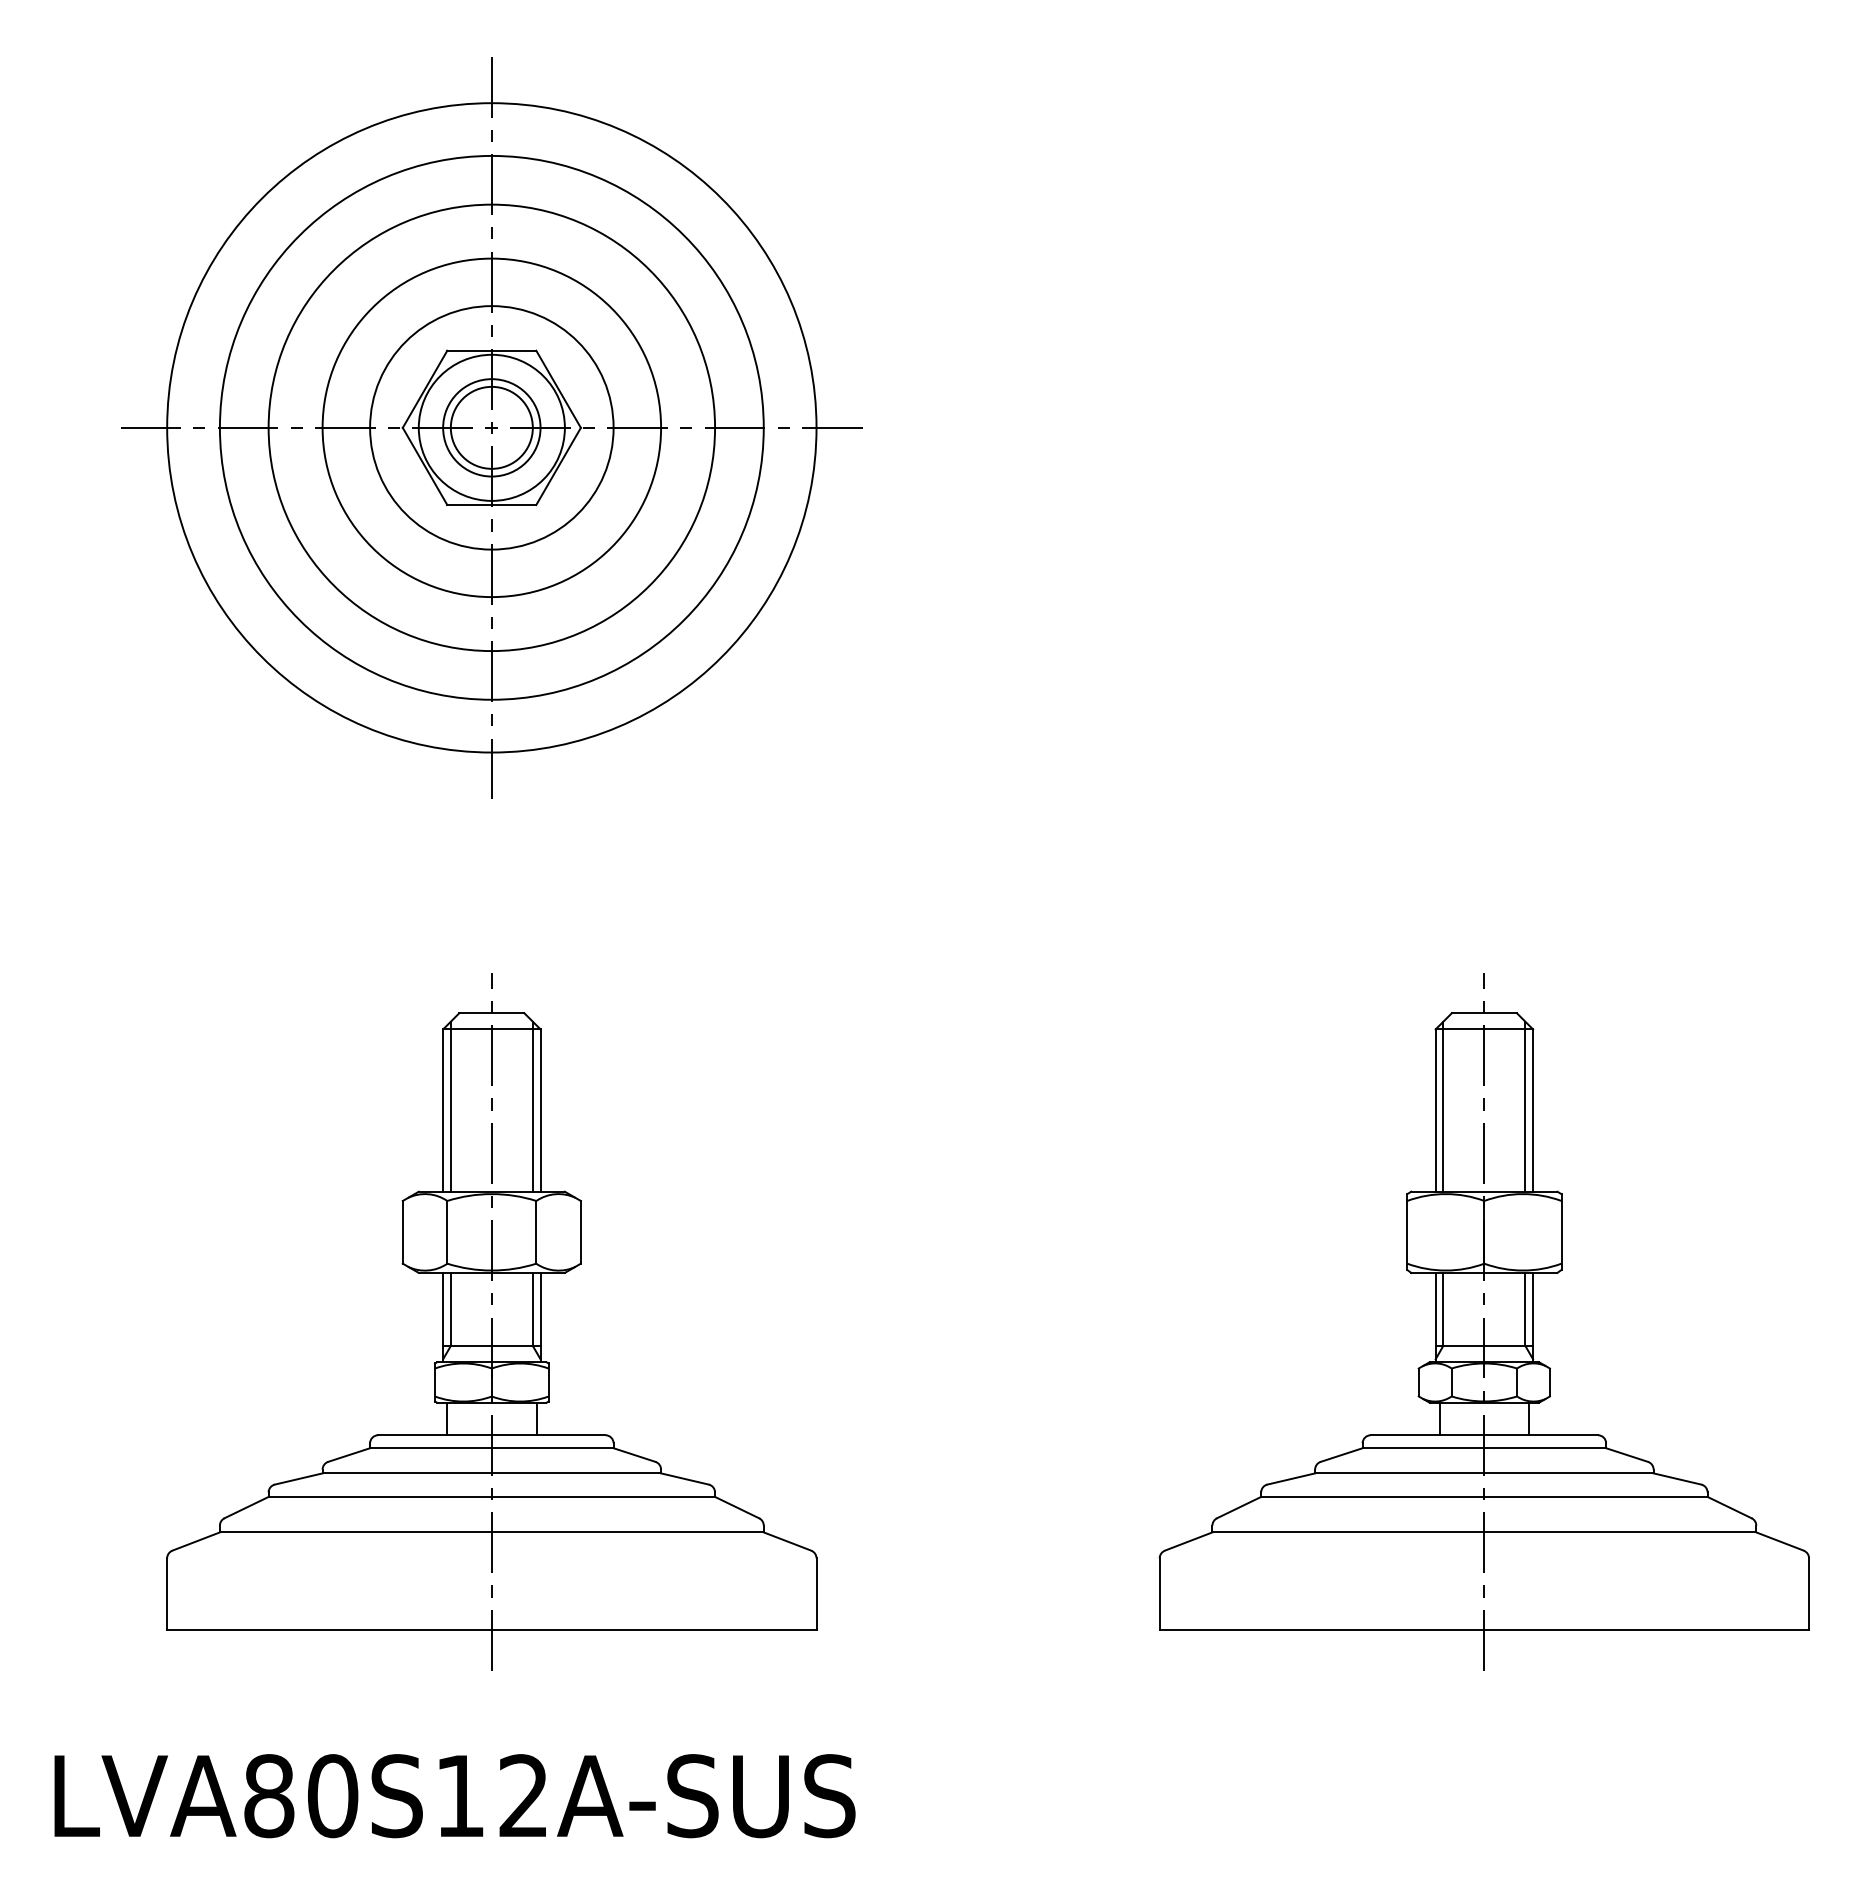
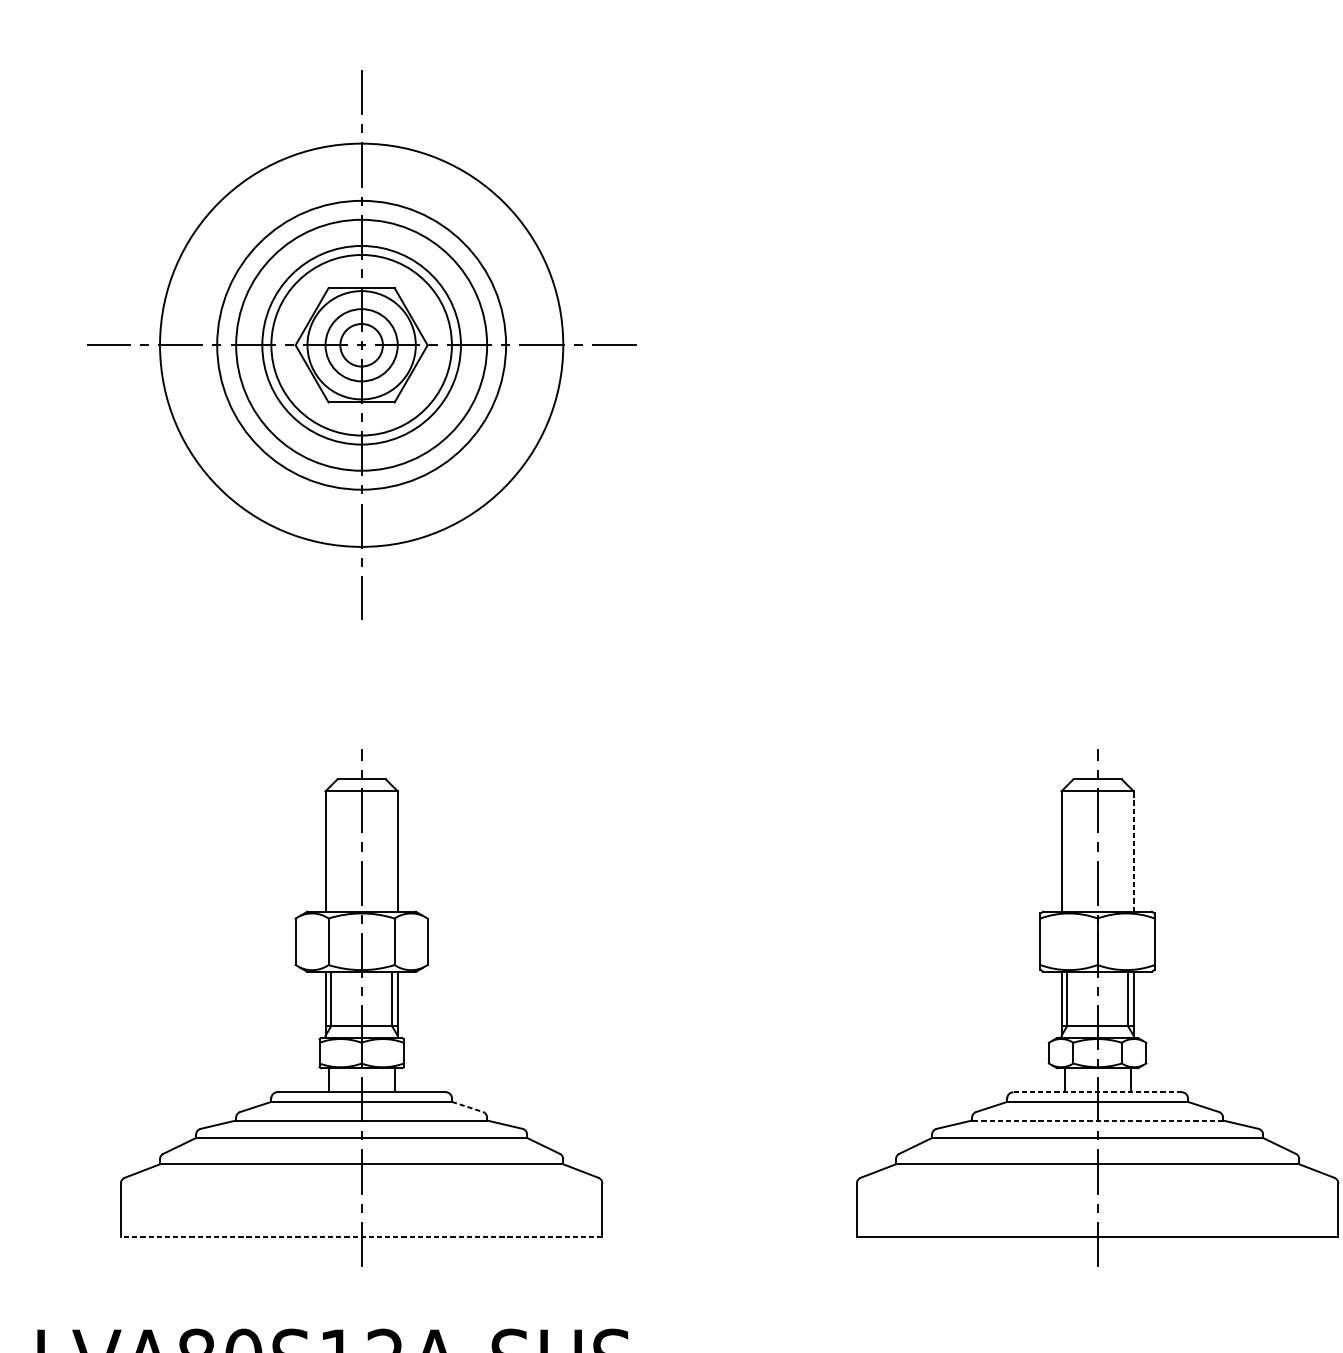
circle: (491, 427) -> (361, 345), size x0.6
circle: (491, 427) -> (361, 345), size x0.6
circle: (491, 427) -> (361, 345), size x0.7
line: (450, 1106) -> (330, 848), removed
line: (532, 1106) -> (391, 848), removed
line: (1443, 1106) -> (1067, 848), removed
line: (1525, 1106) -> (1128, 848), removed
line: (1533, 1110) -> (1134, 851), solid -> dashed
line: (1484, 1435) -> (1097, 1092), solid -> dashed
line: (635, 1455) -> (468, 1107), solid -> dashed
line: (1483, 1473) -> (1096, 1120), solid -> dashed
line: (491, 1630) -> (361, 1237), solid -> dashed

